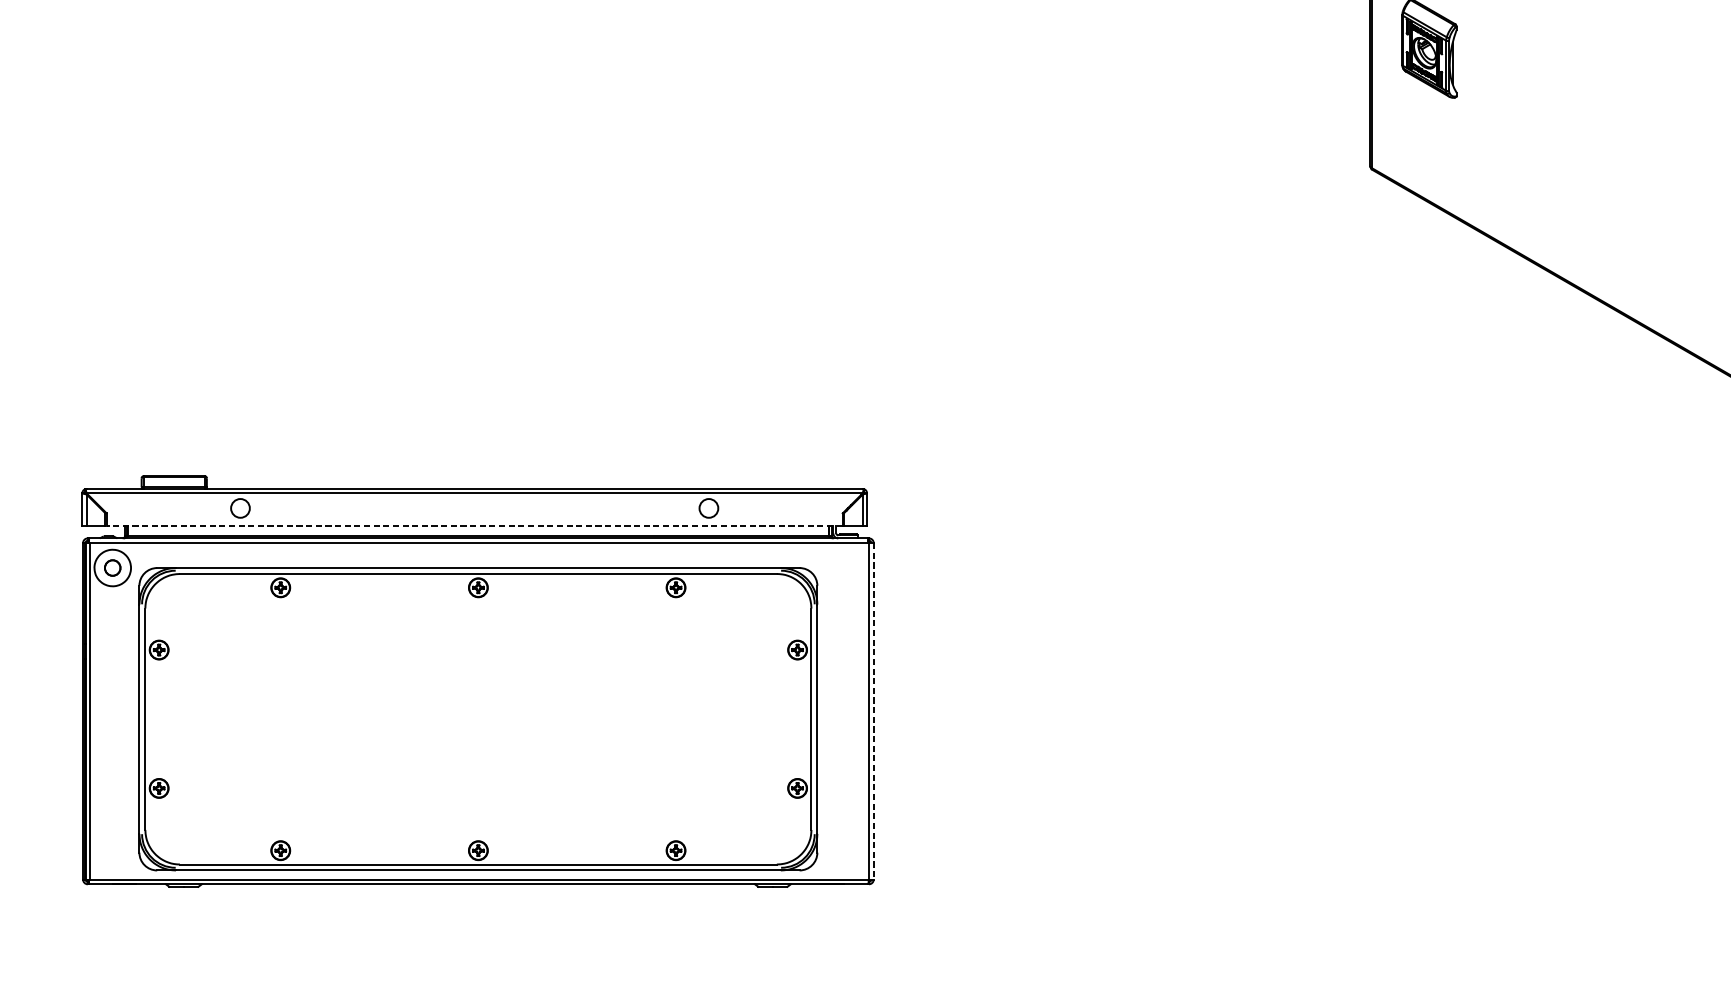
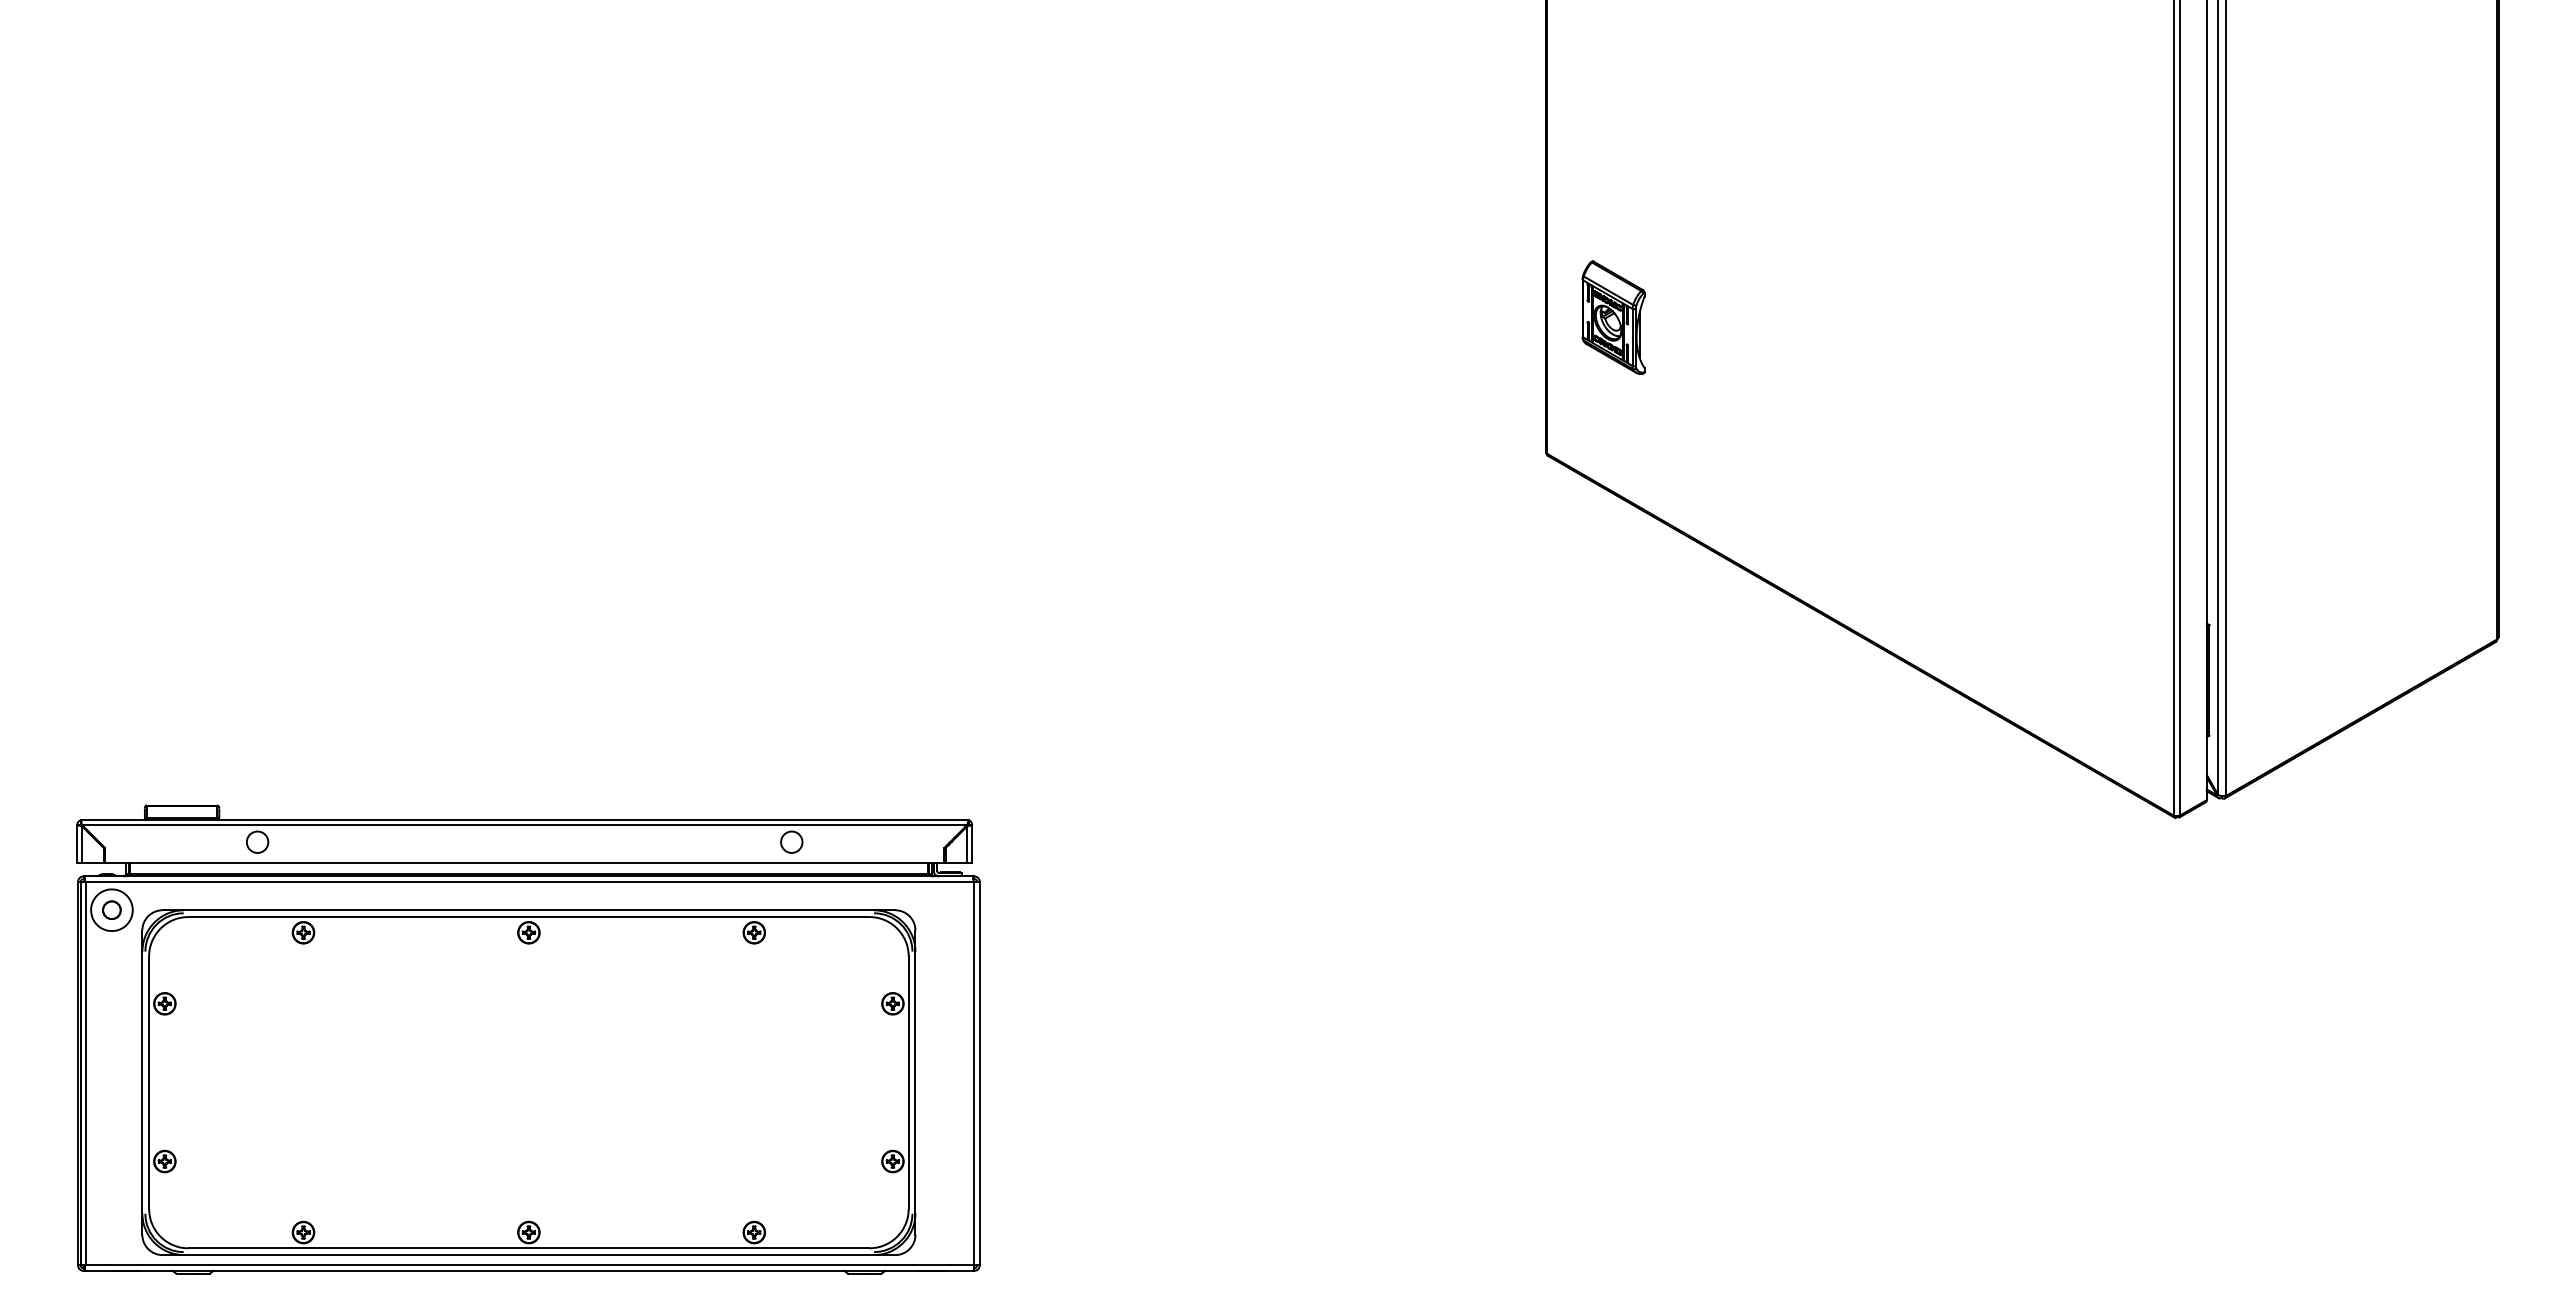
line: (474, 526) -> (524, 862), dashed -> solid
line: (873, 711) -> (979, 1073), dashed -> solid

